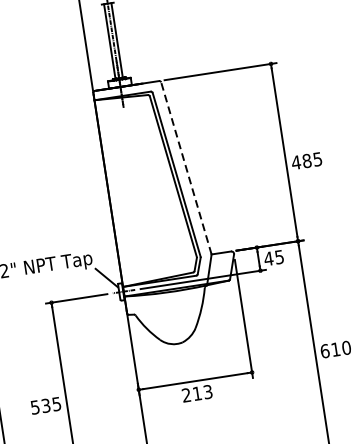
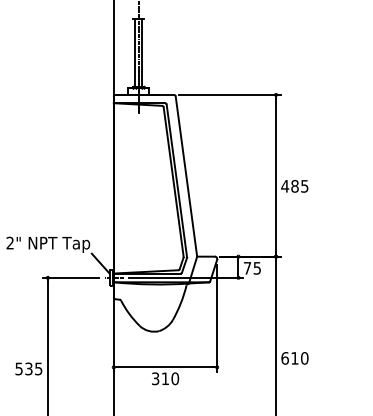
line: (186, 168) -> (186, 176), dashed -> solid
text: (268, 259) -> (247, 268), 45 -> 75
text: (197, 393) -> (165, 378), 213 -> 310

